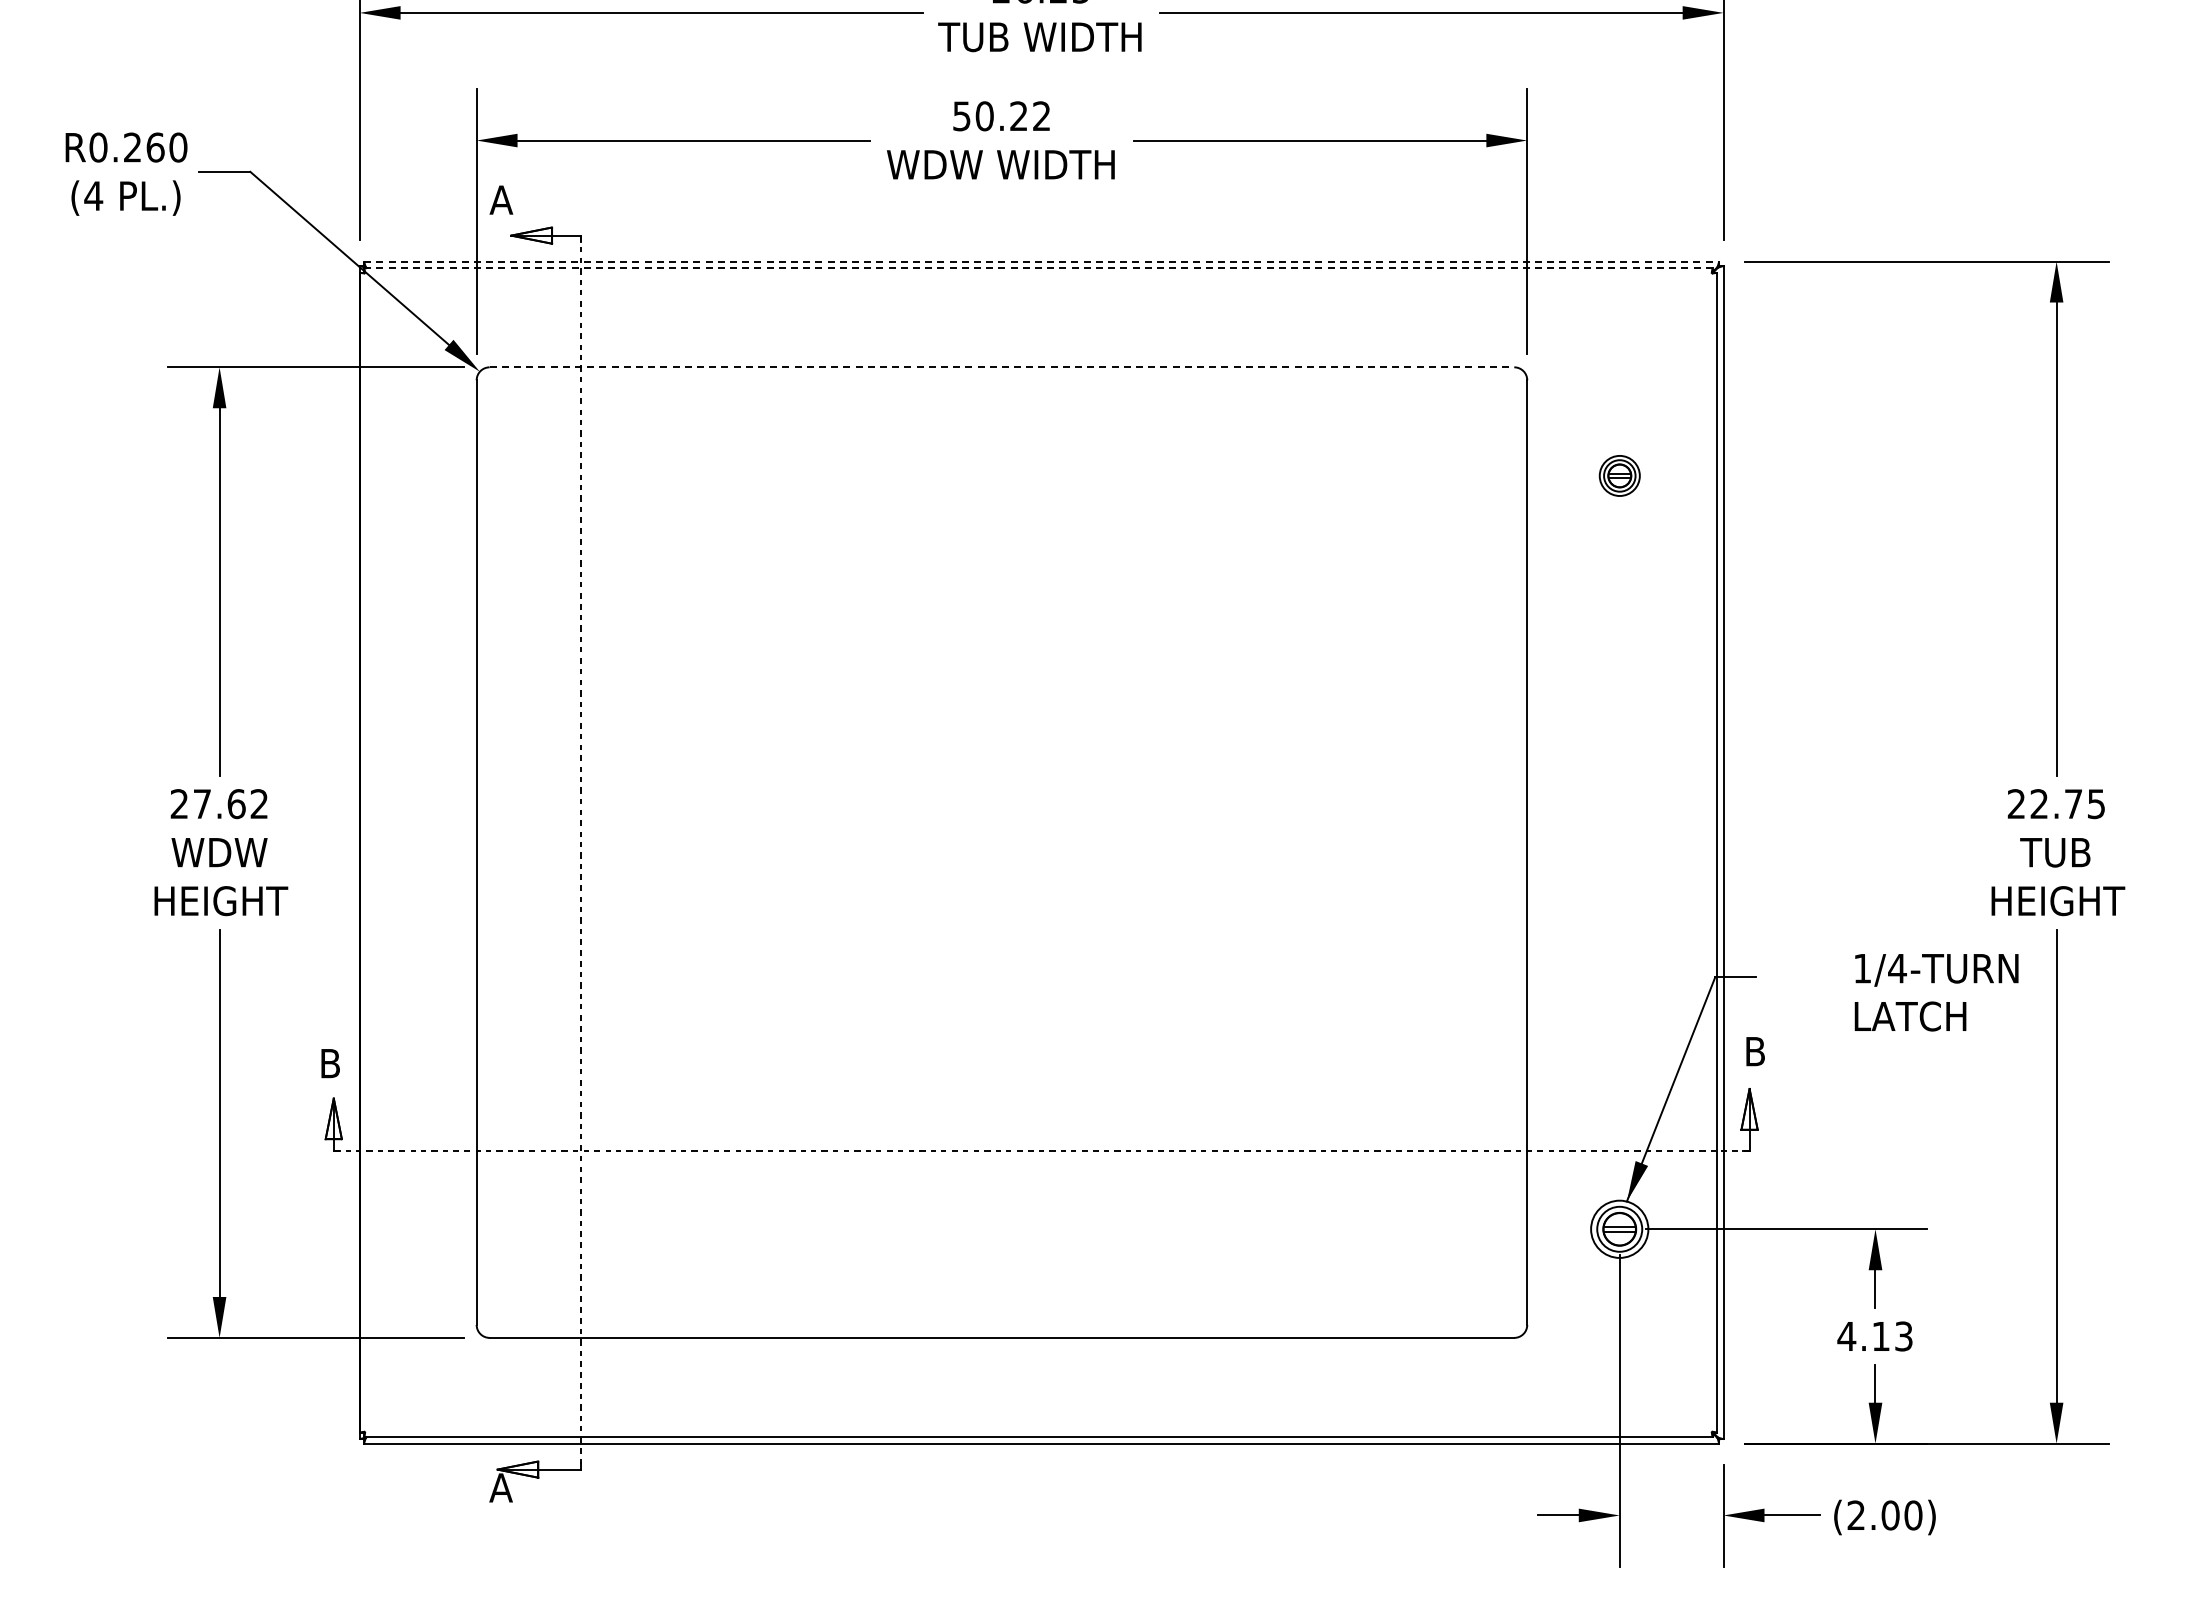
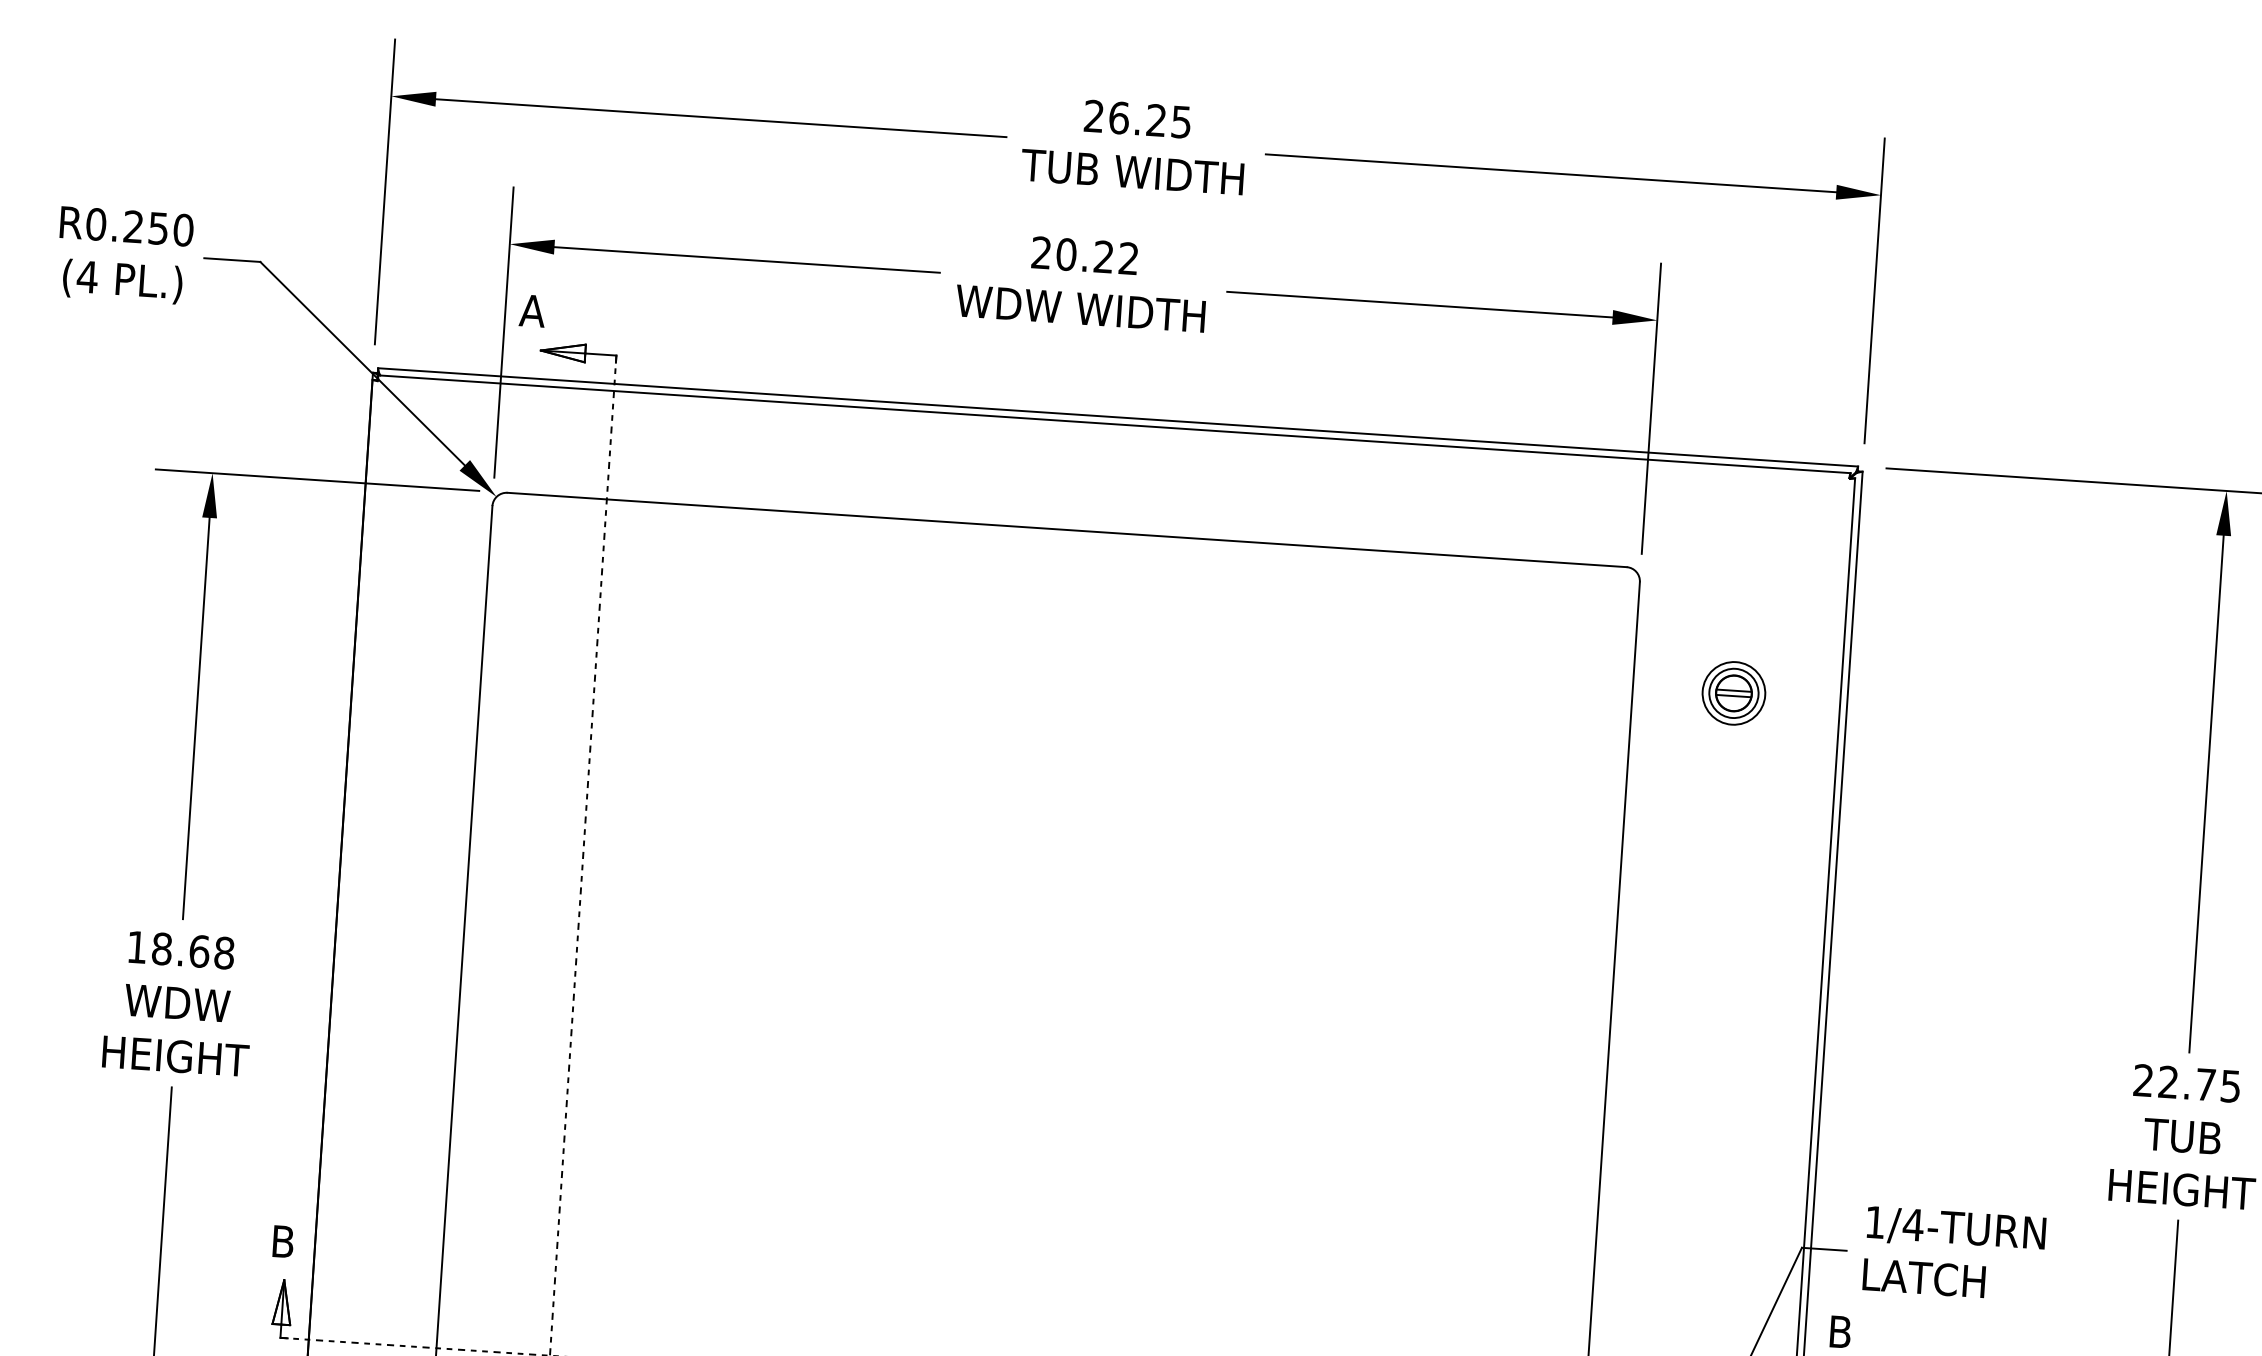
text: (961, 116) -> (1041, 253), 50.22 -> 20.22
text: (155, 147) -> (158, 228), R0.260 -> R0.250
line: (1041, 261) -> (1117, 417), dashed -> solid
line: (1038, 268) -> (1114, 424), dashed -> solid
line: (1002, 367) -> (1067, 530), dashed -> solid
part: (1619, 475) -> (1733, 692), size x1.43
text: (219, 804) -> (180, 950), 27.62 -> 18.68
text: (1936, 992) -> (1954, 1253), moved

